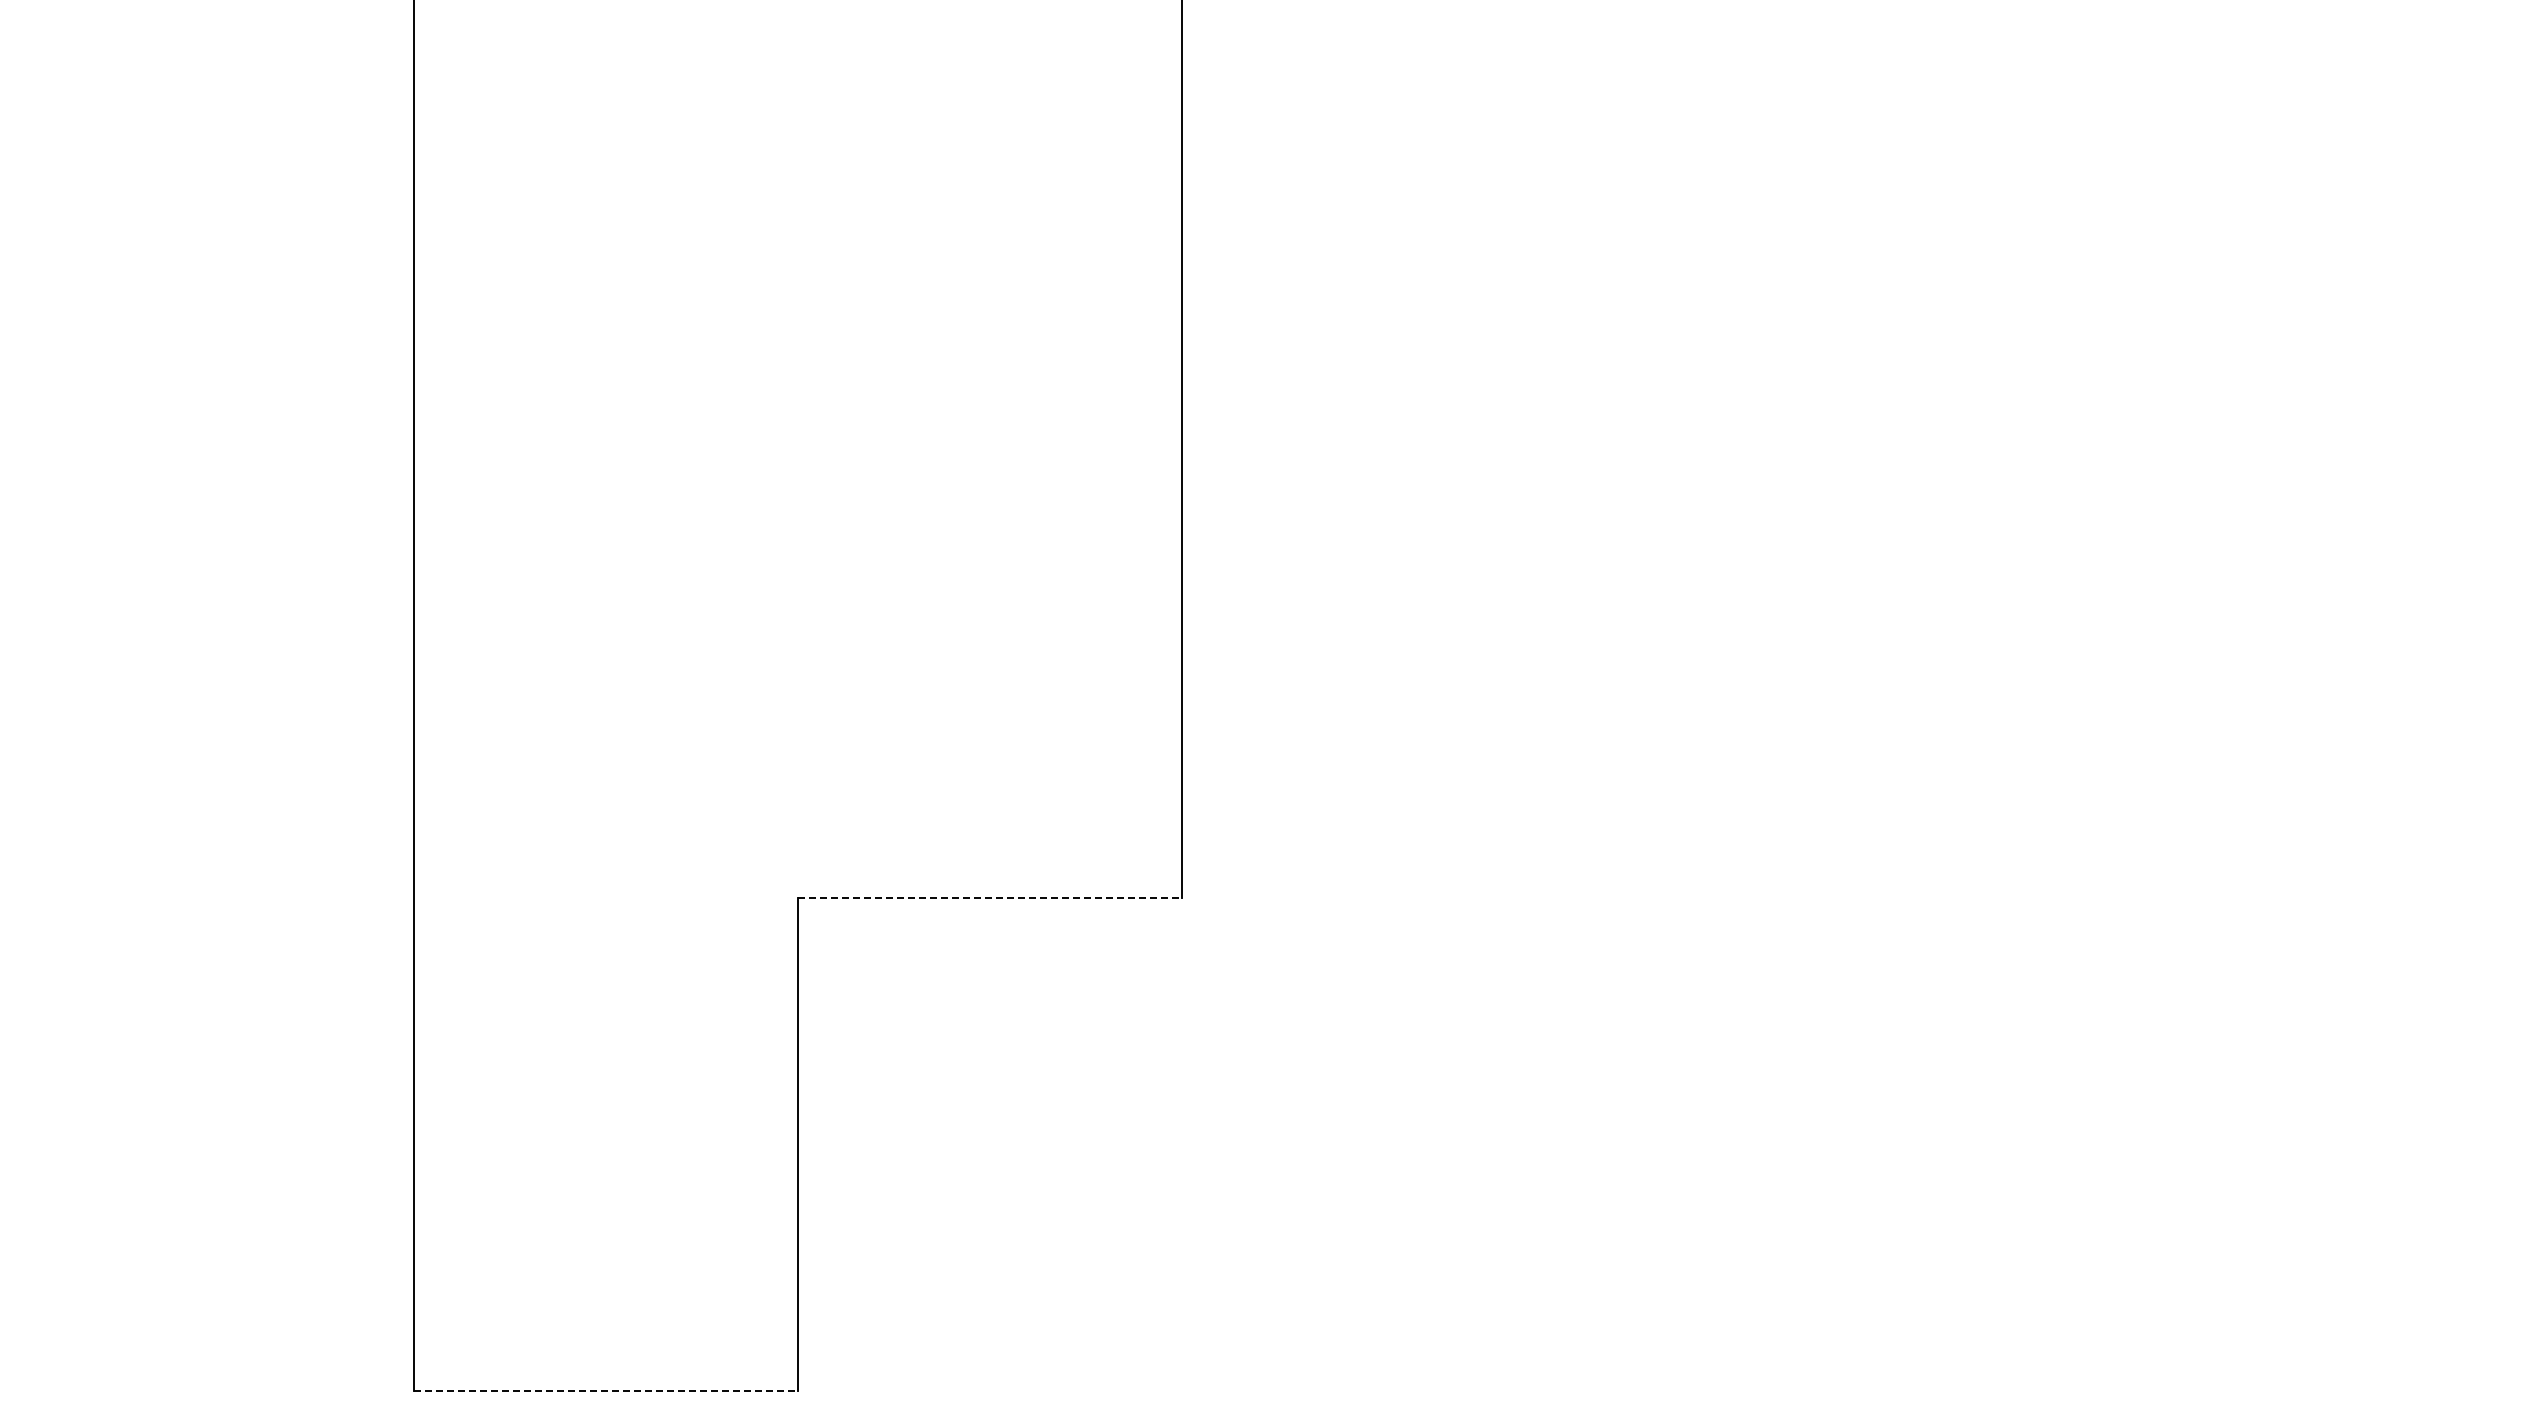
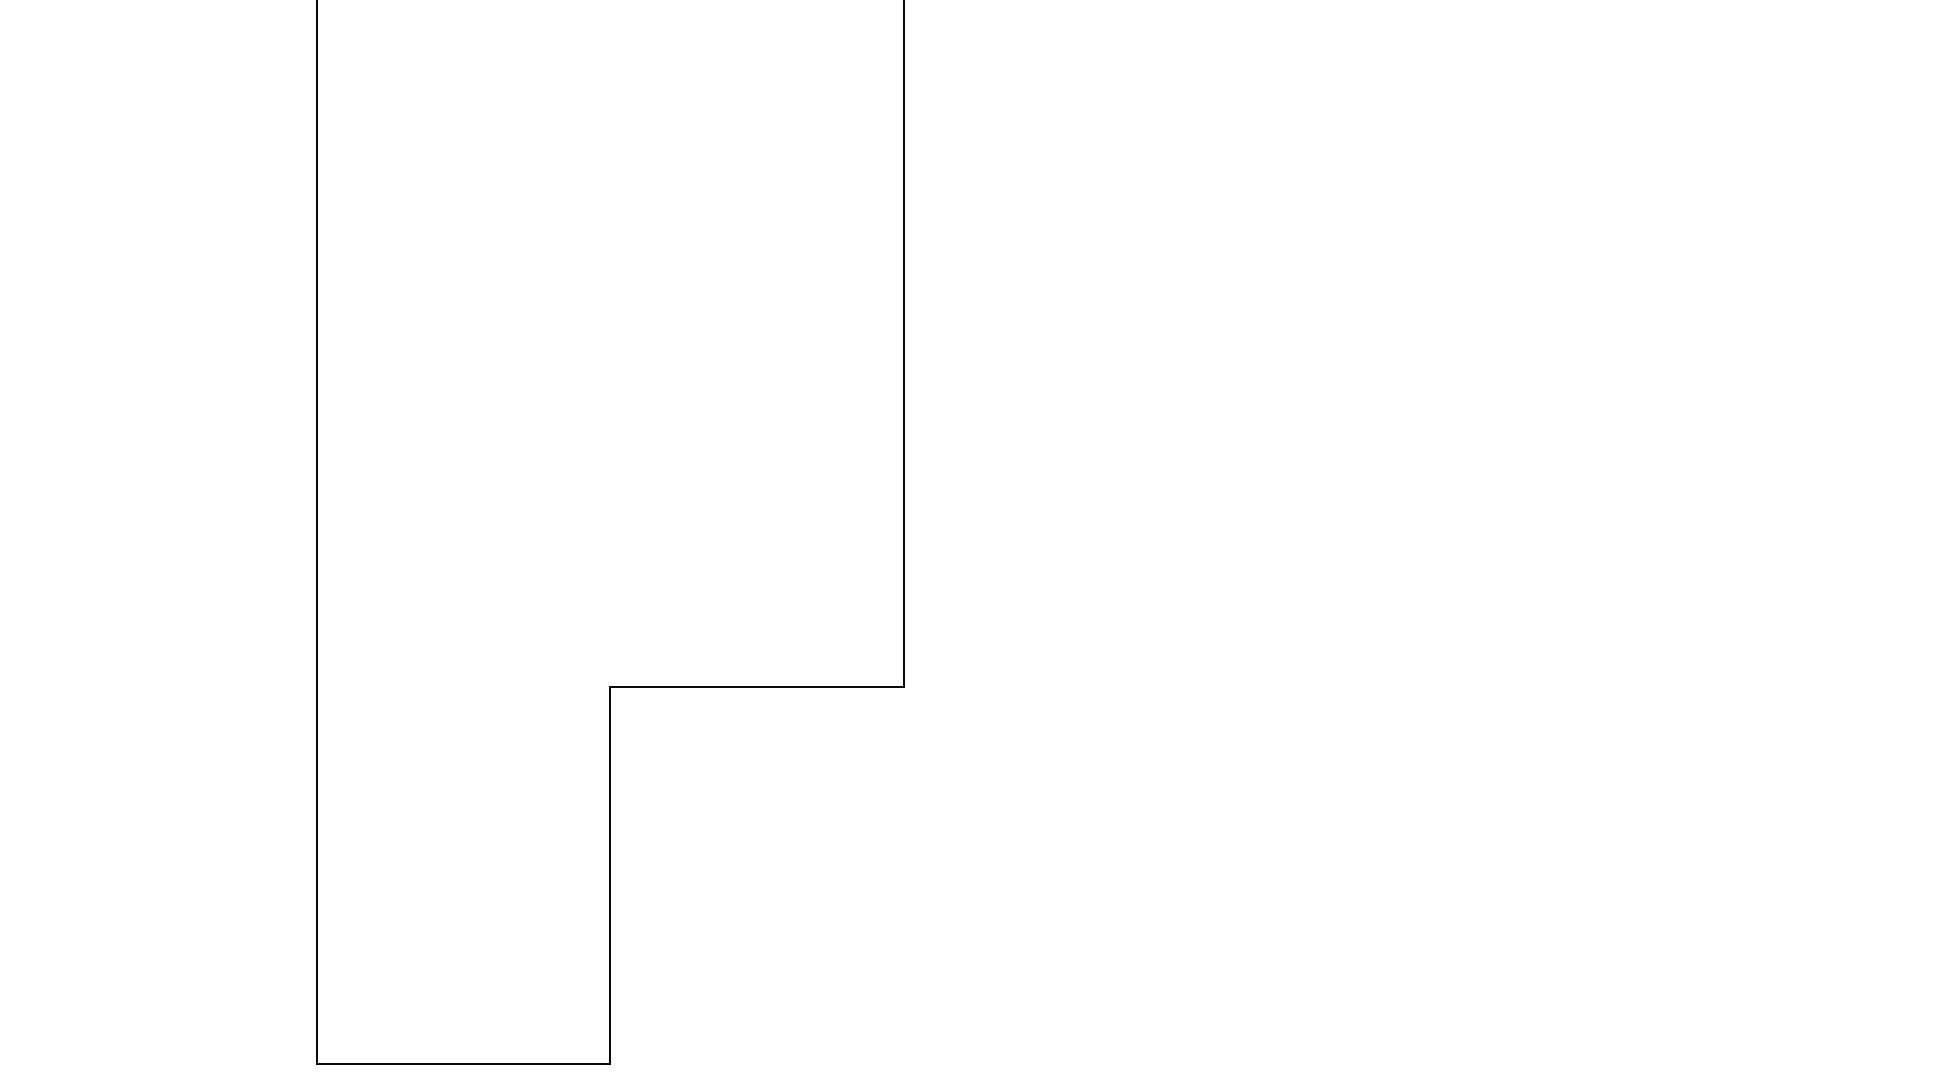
line: (989, 897) -> (756, 686), dashed -> solid
line: (605, 1391) -> (463, 1064), dashed -> solid

